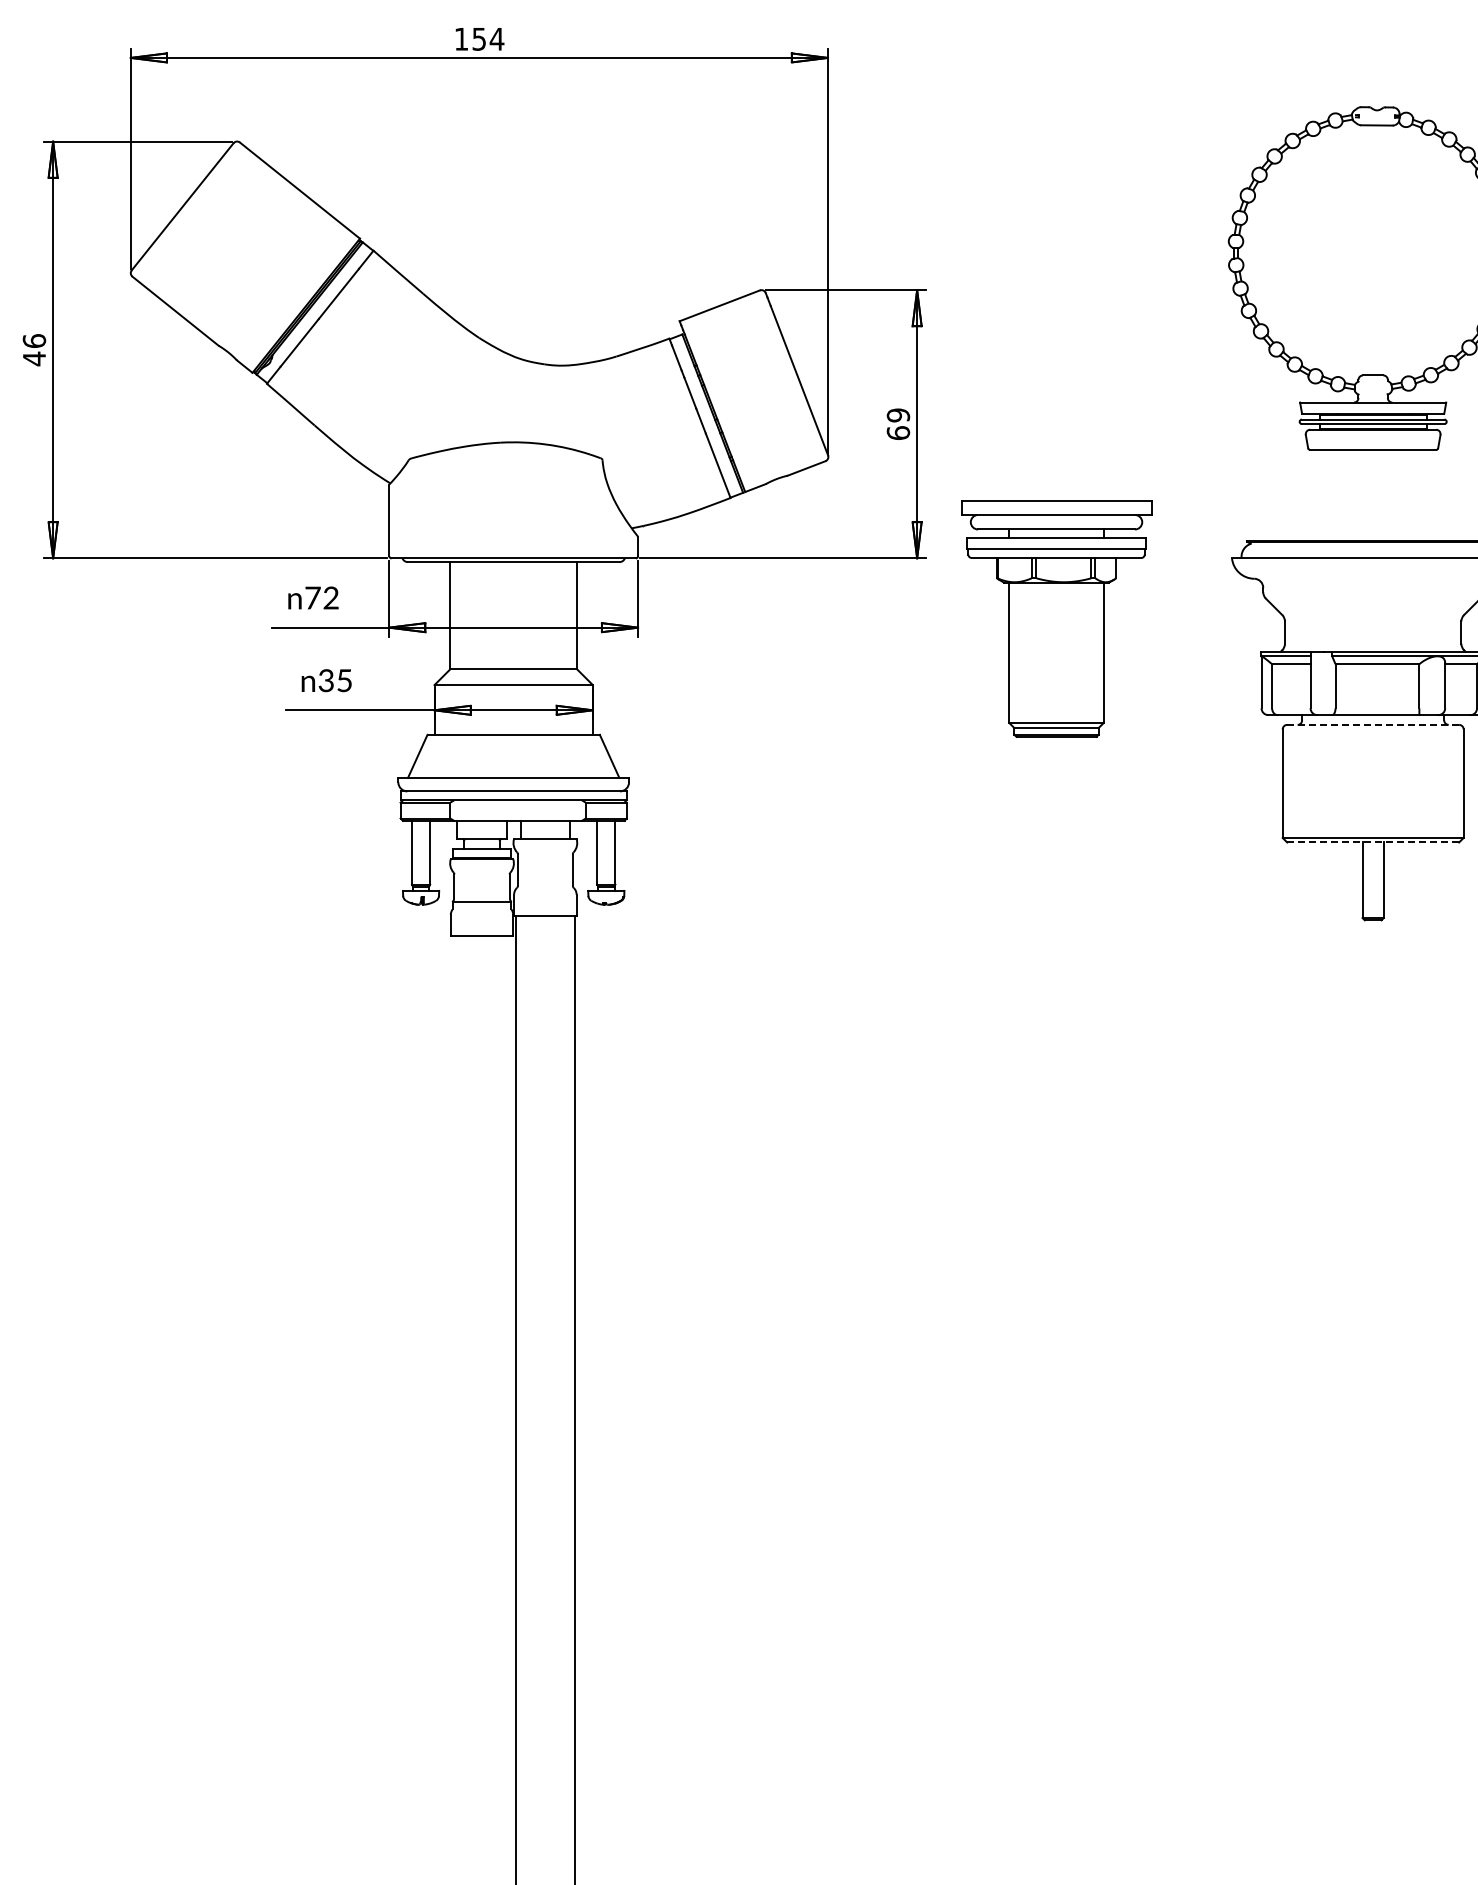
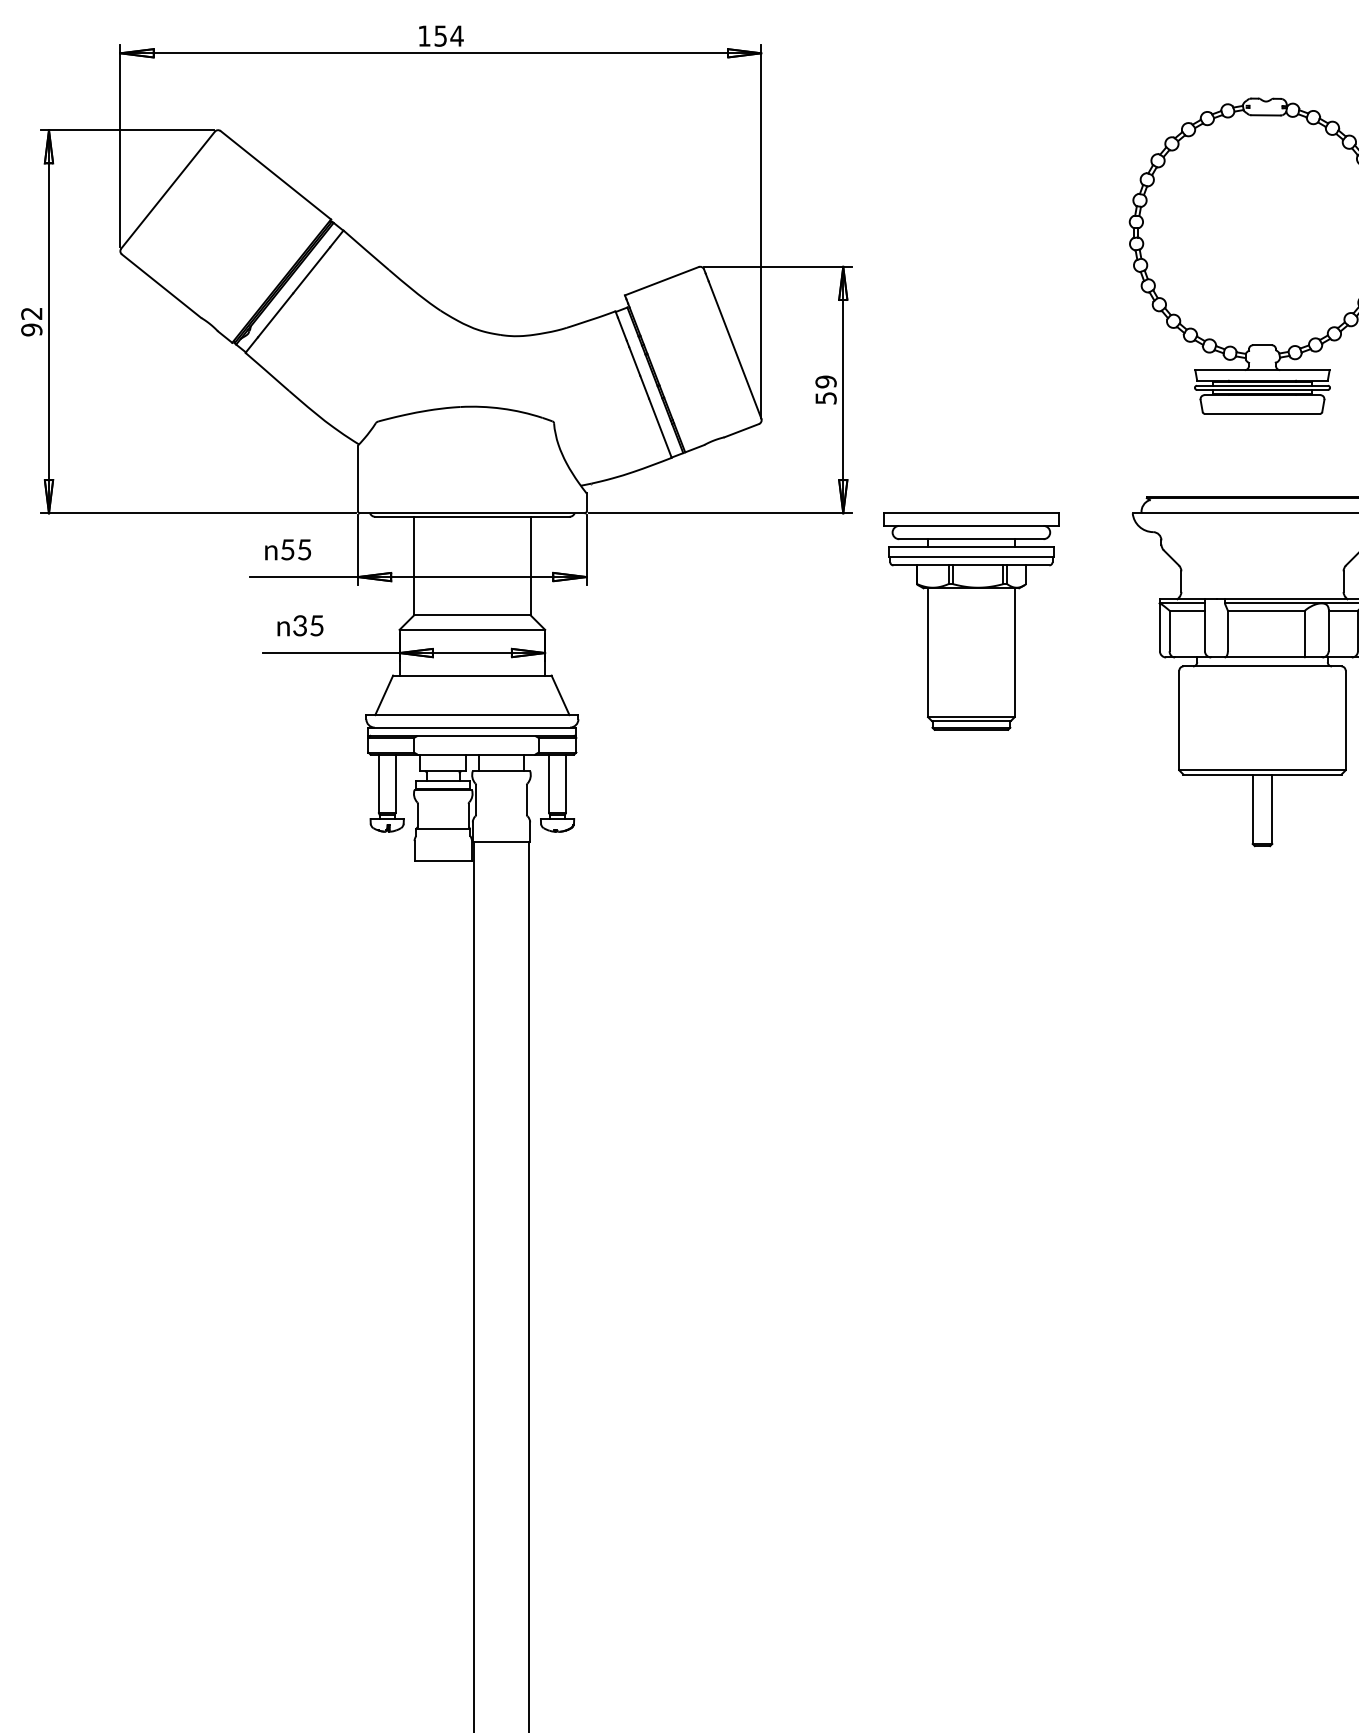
text: (34, 350) -> (31, 322), 46 -> 92
text: (898, 432) -> (826, 397), 69 -> 59
text: (321, 597) -> (295, 549), 72 -> 55
part: (1056, 618) -> (971, 621), moved
line: (1373, 724) -> (1262, 666), dashed -> solid
line: (1373, 842) -> (1262, 774), dashed -> solid

